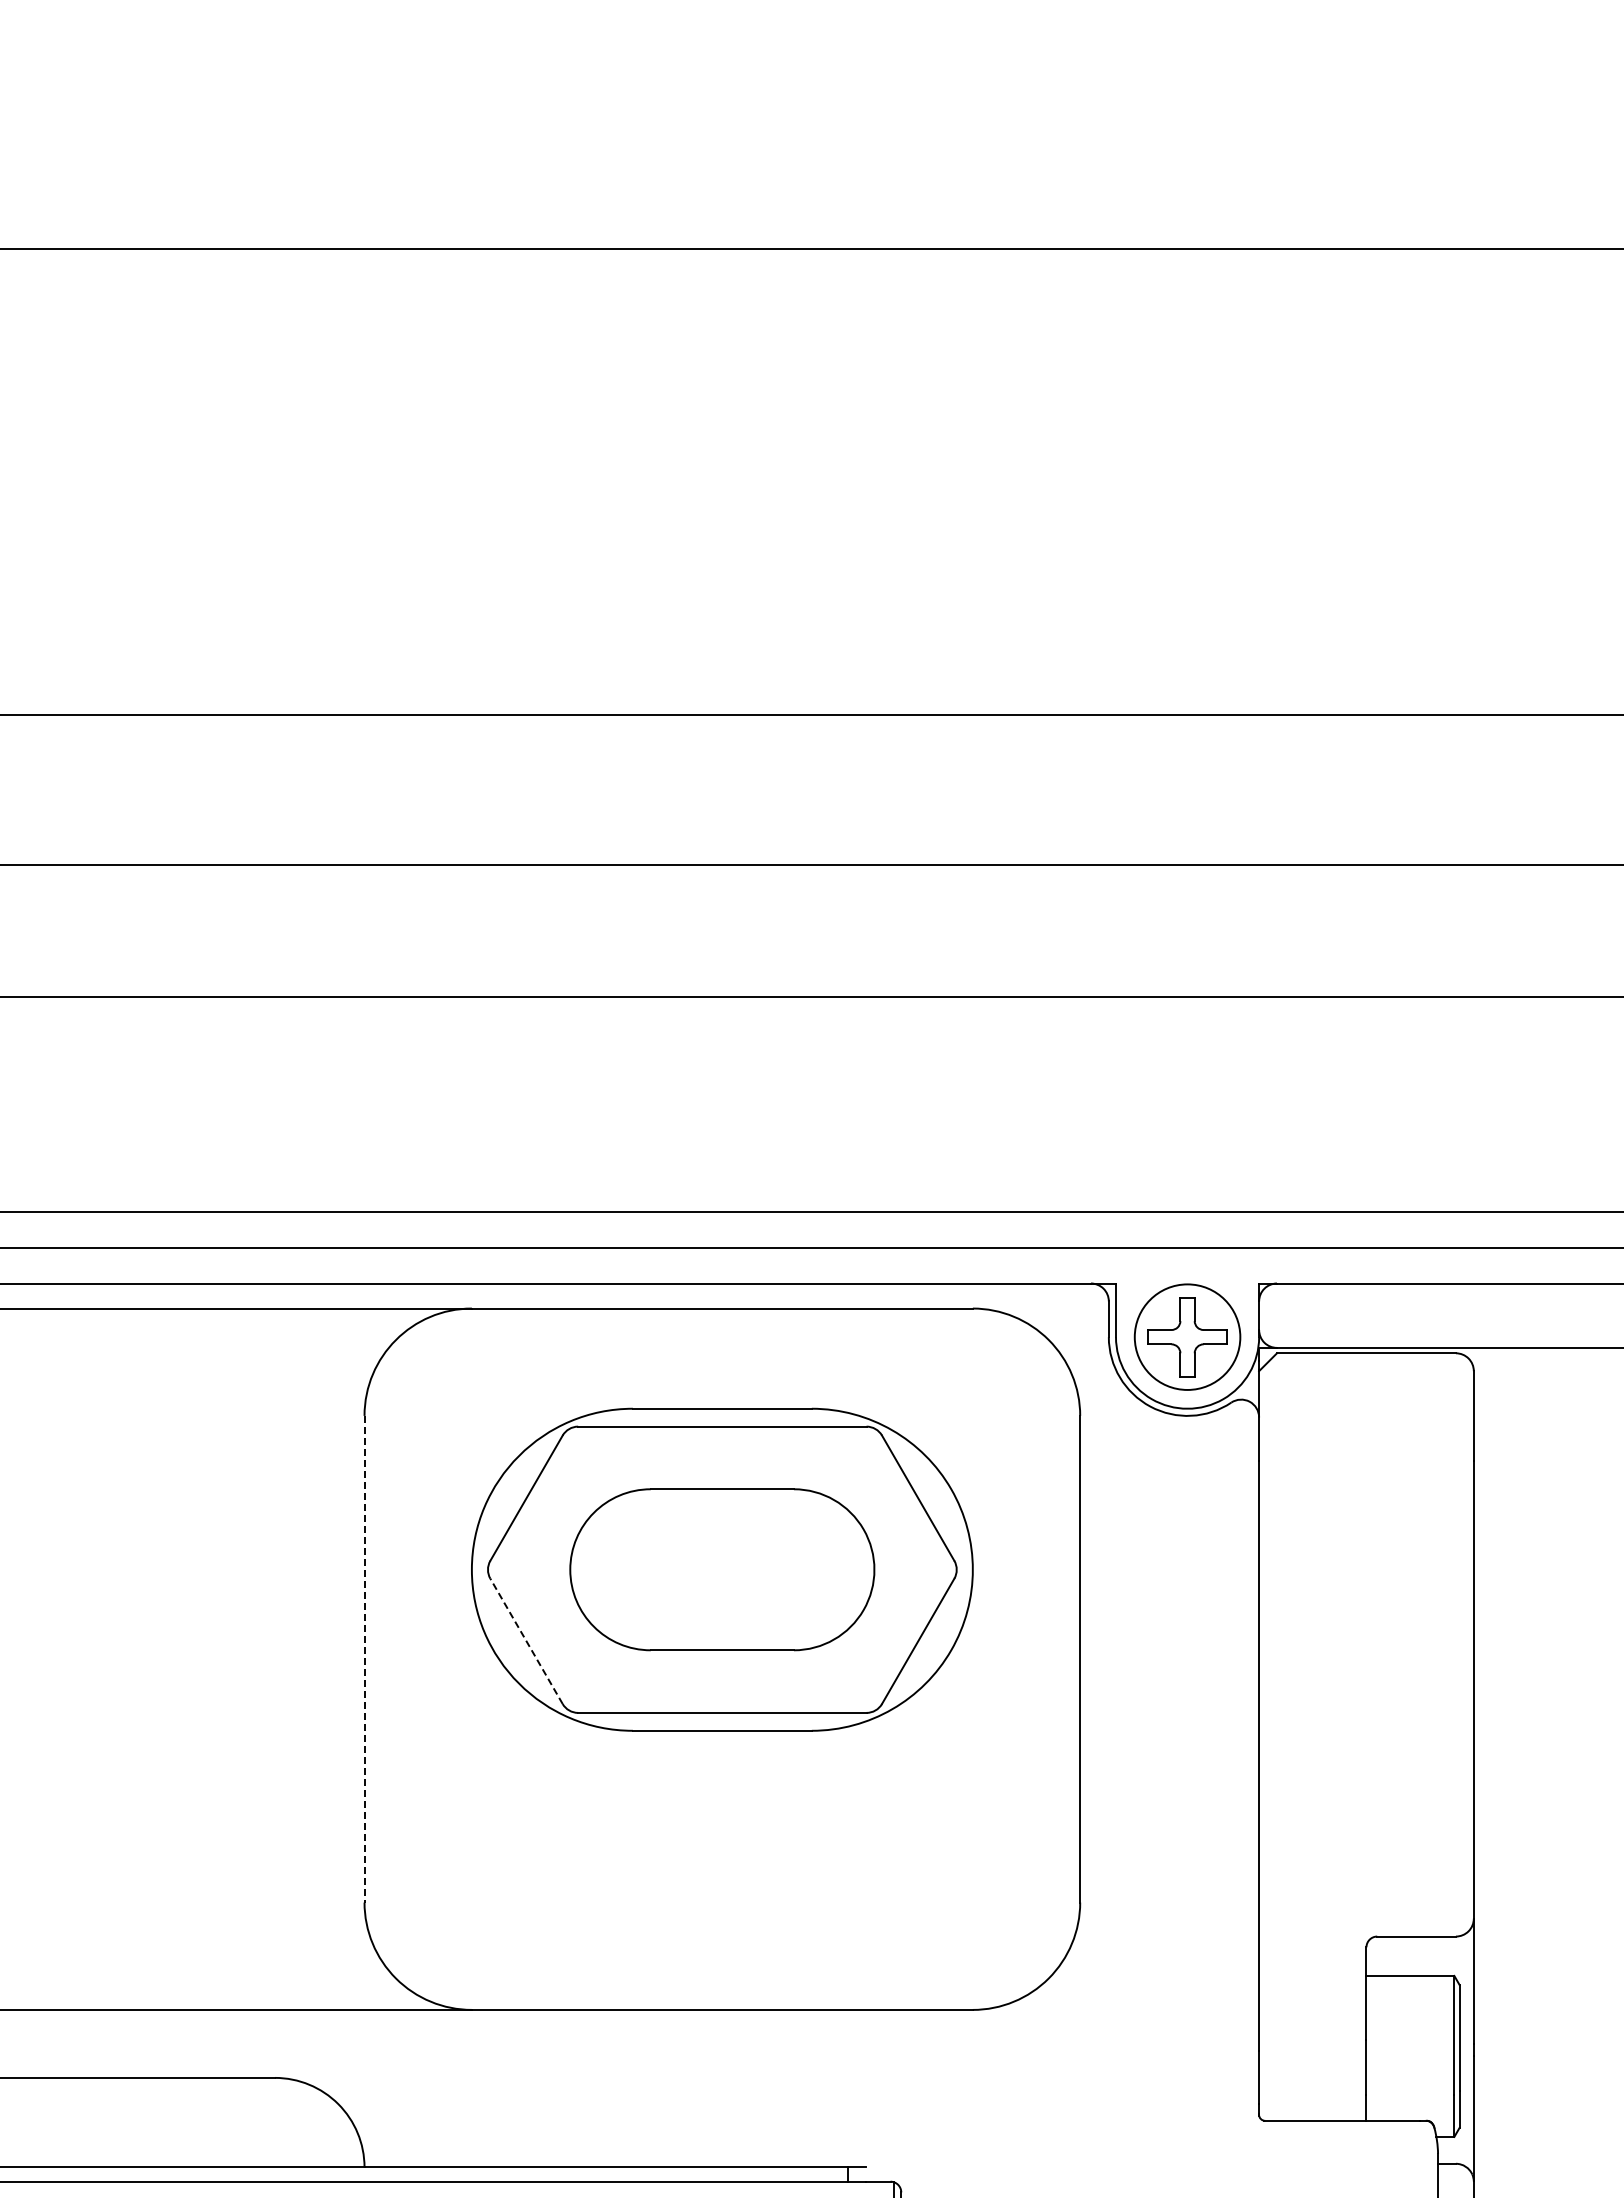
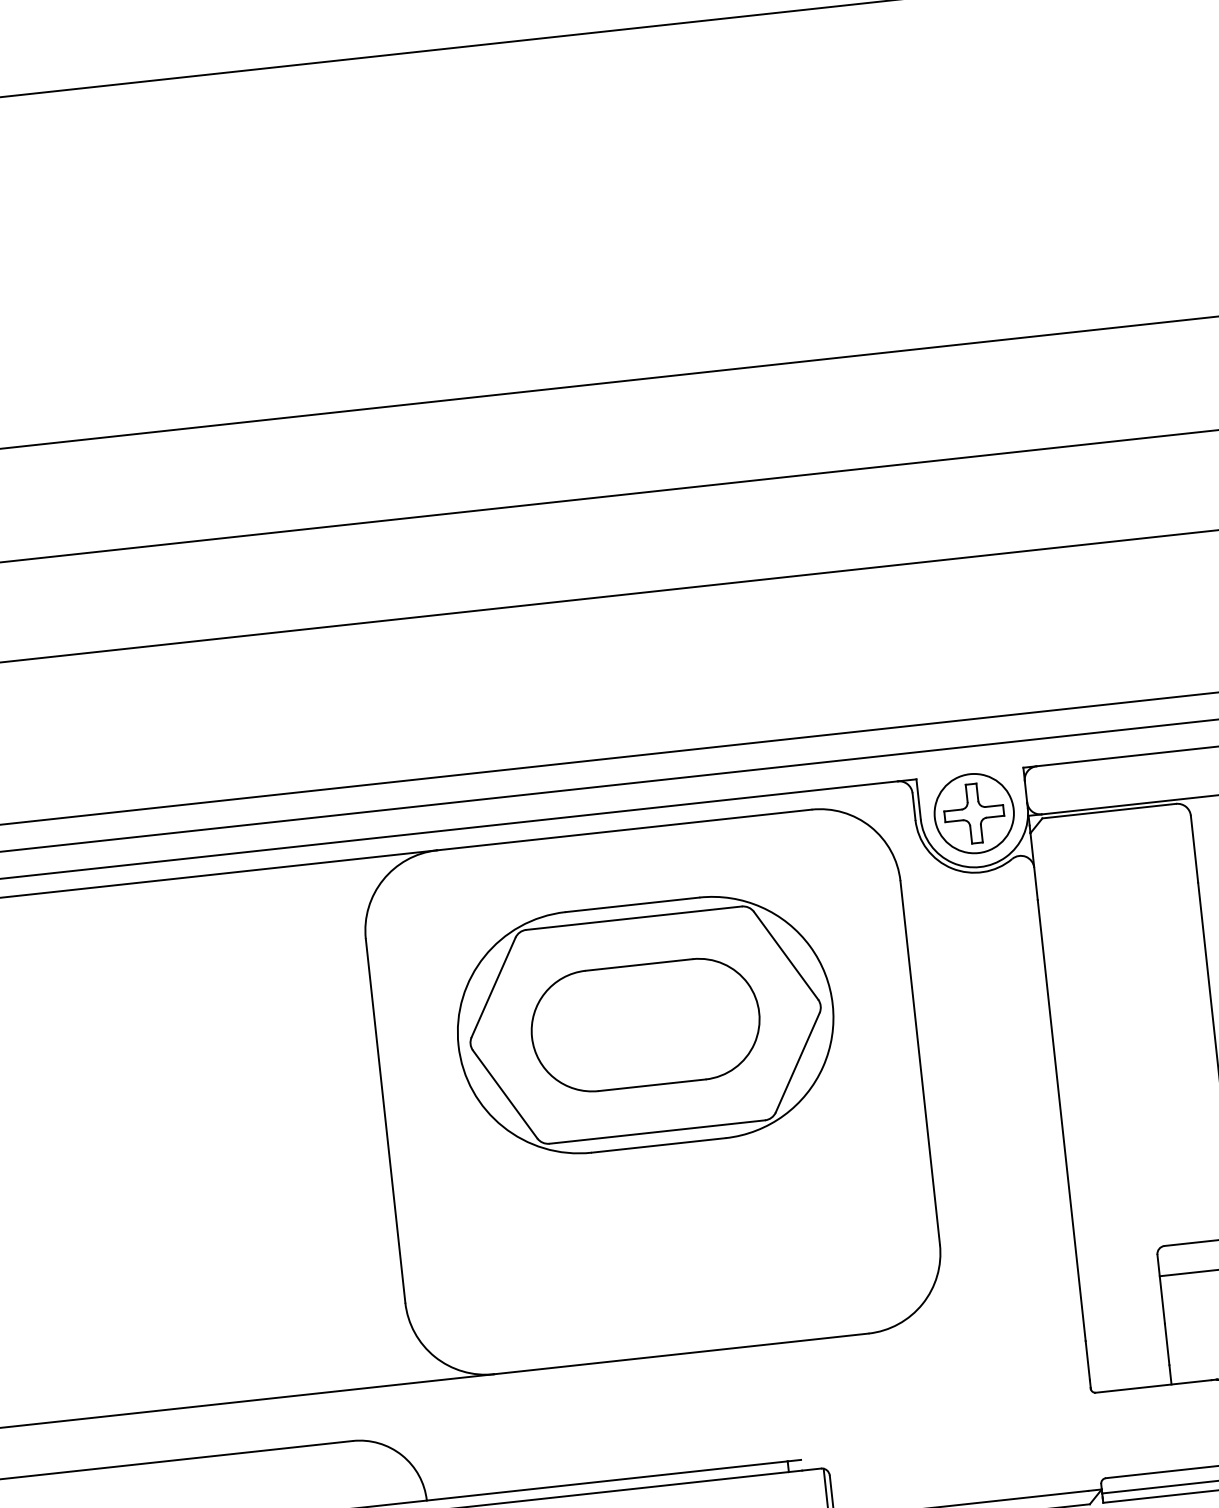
line: (526, 1640) -> (505, 1093), dashed -> solid
line: (364, 1659) -> (385, 1121), dashed -> solid

